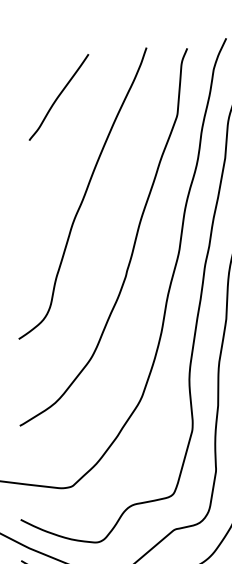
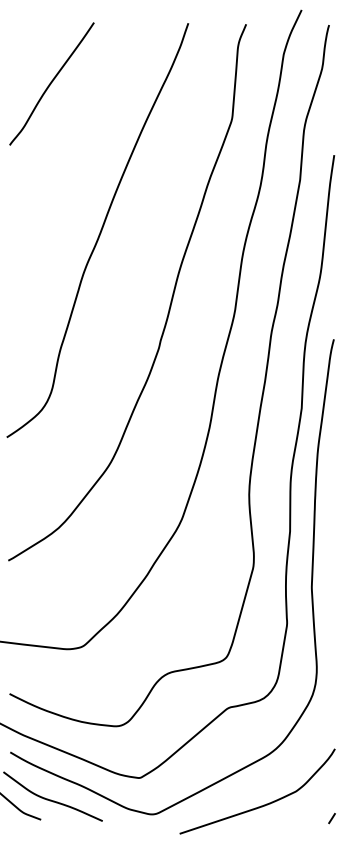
curve: (58, 97) -> (51, 83), moved

